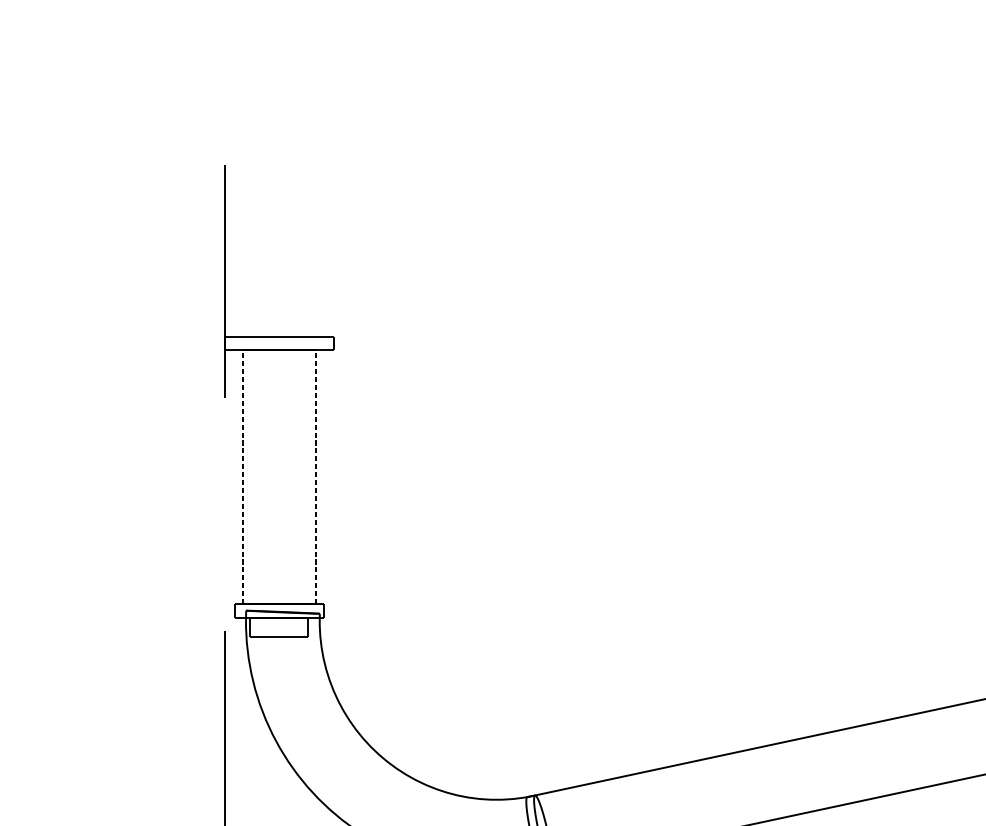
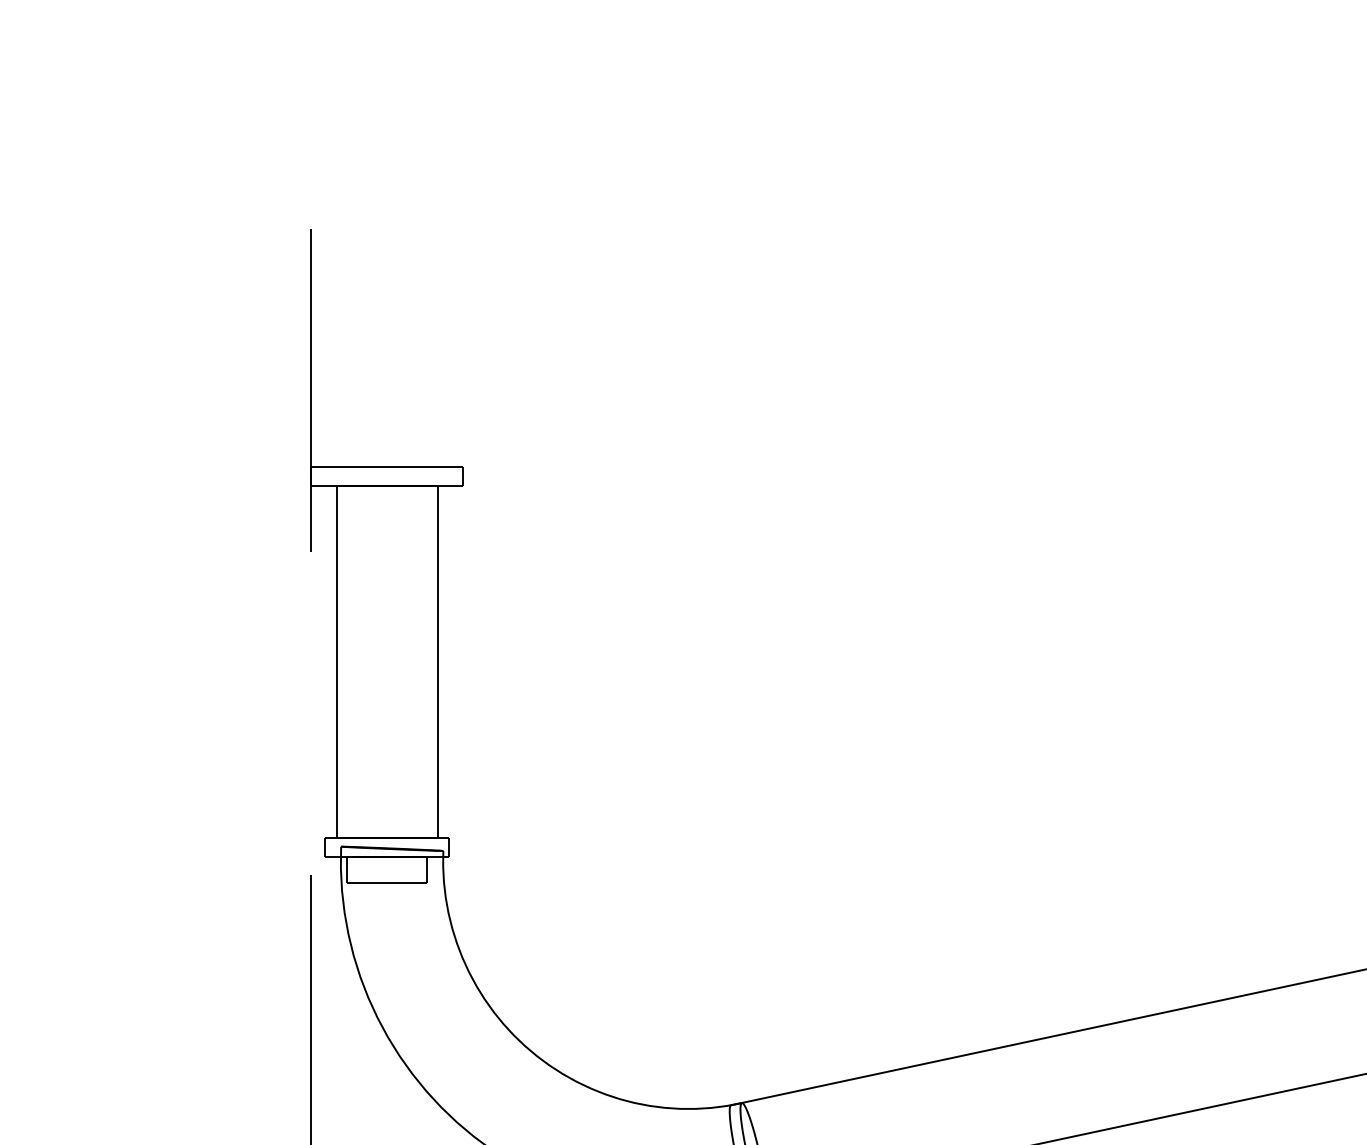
line: (242, 477) -> (336, 661), dashed -> solid
line: (315, 477) -> (437, 661), dashed -> solid

